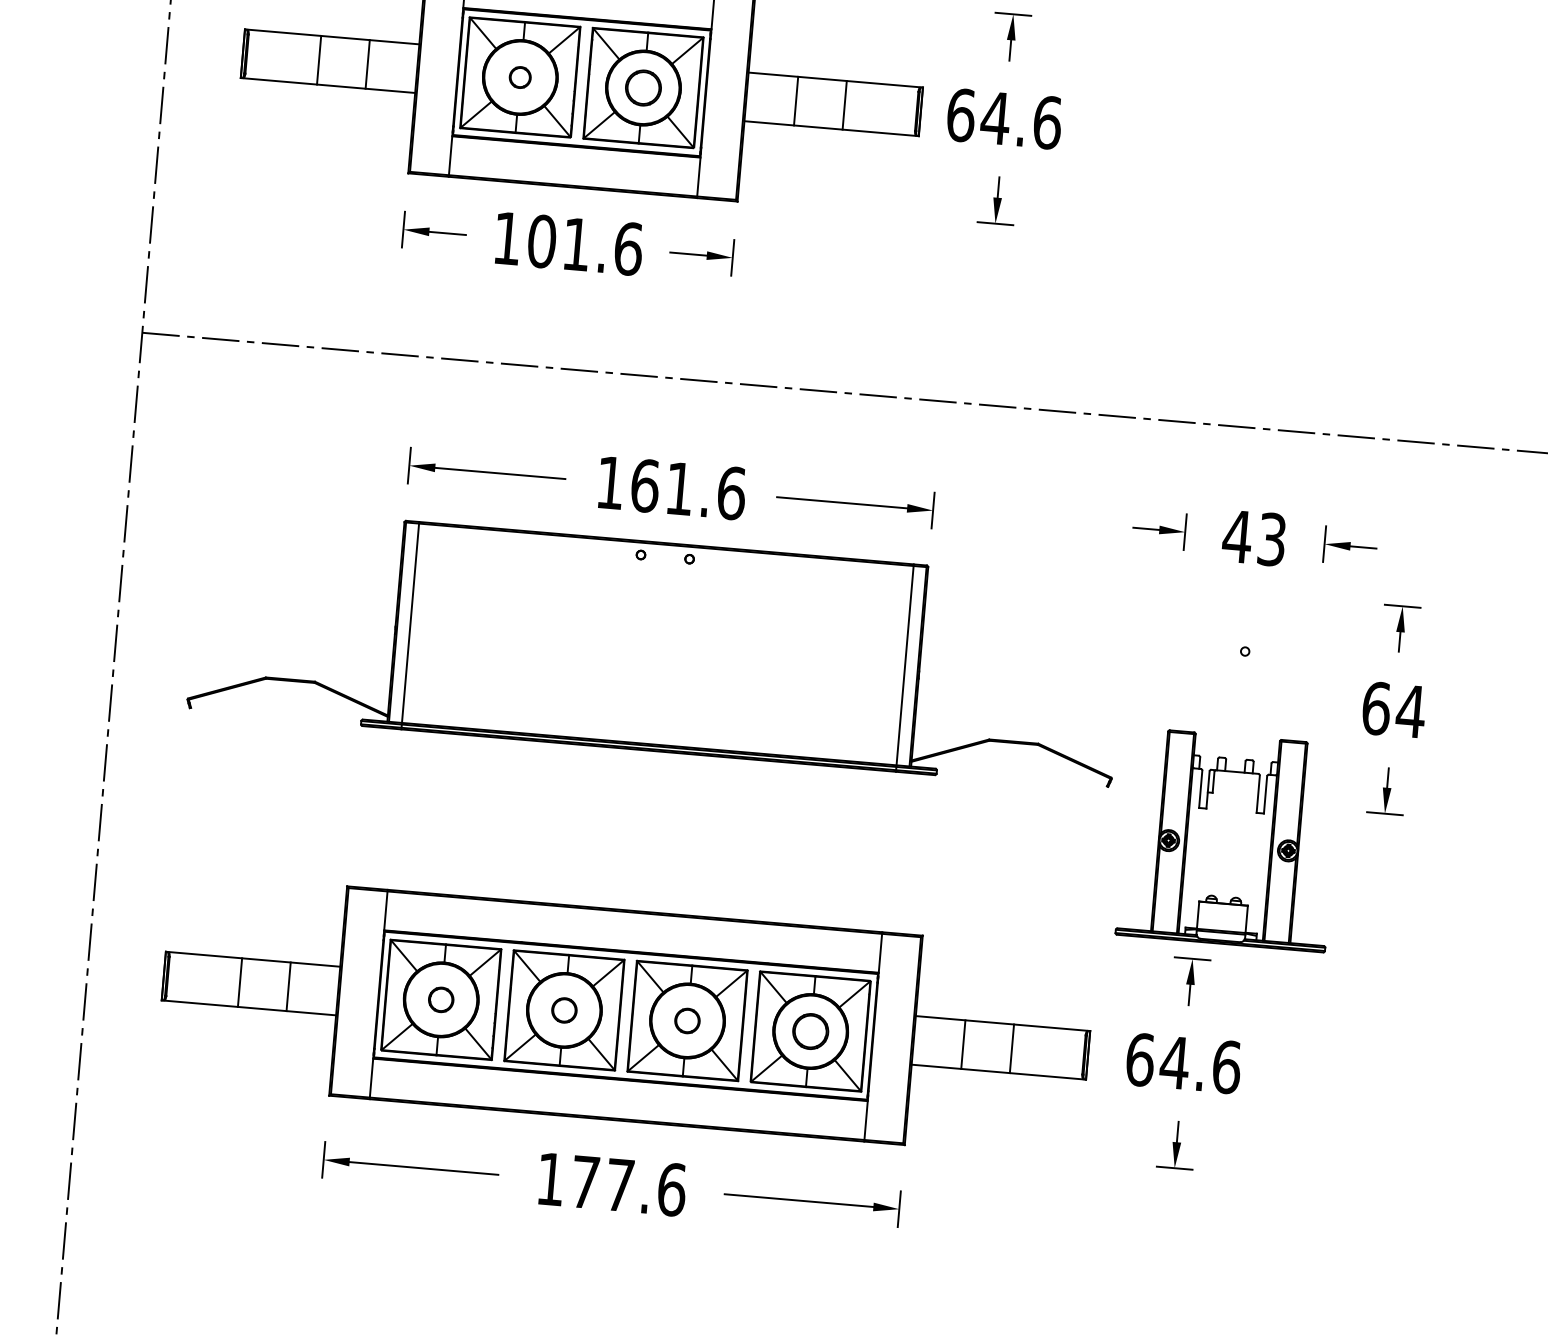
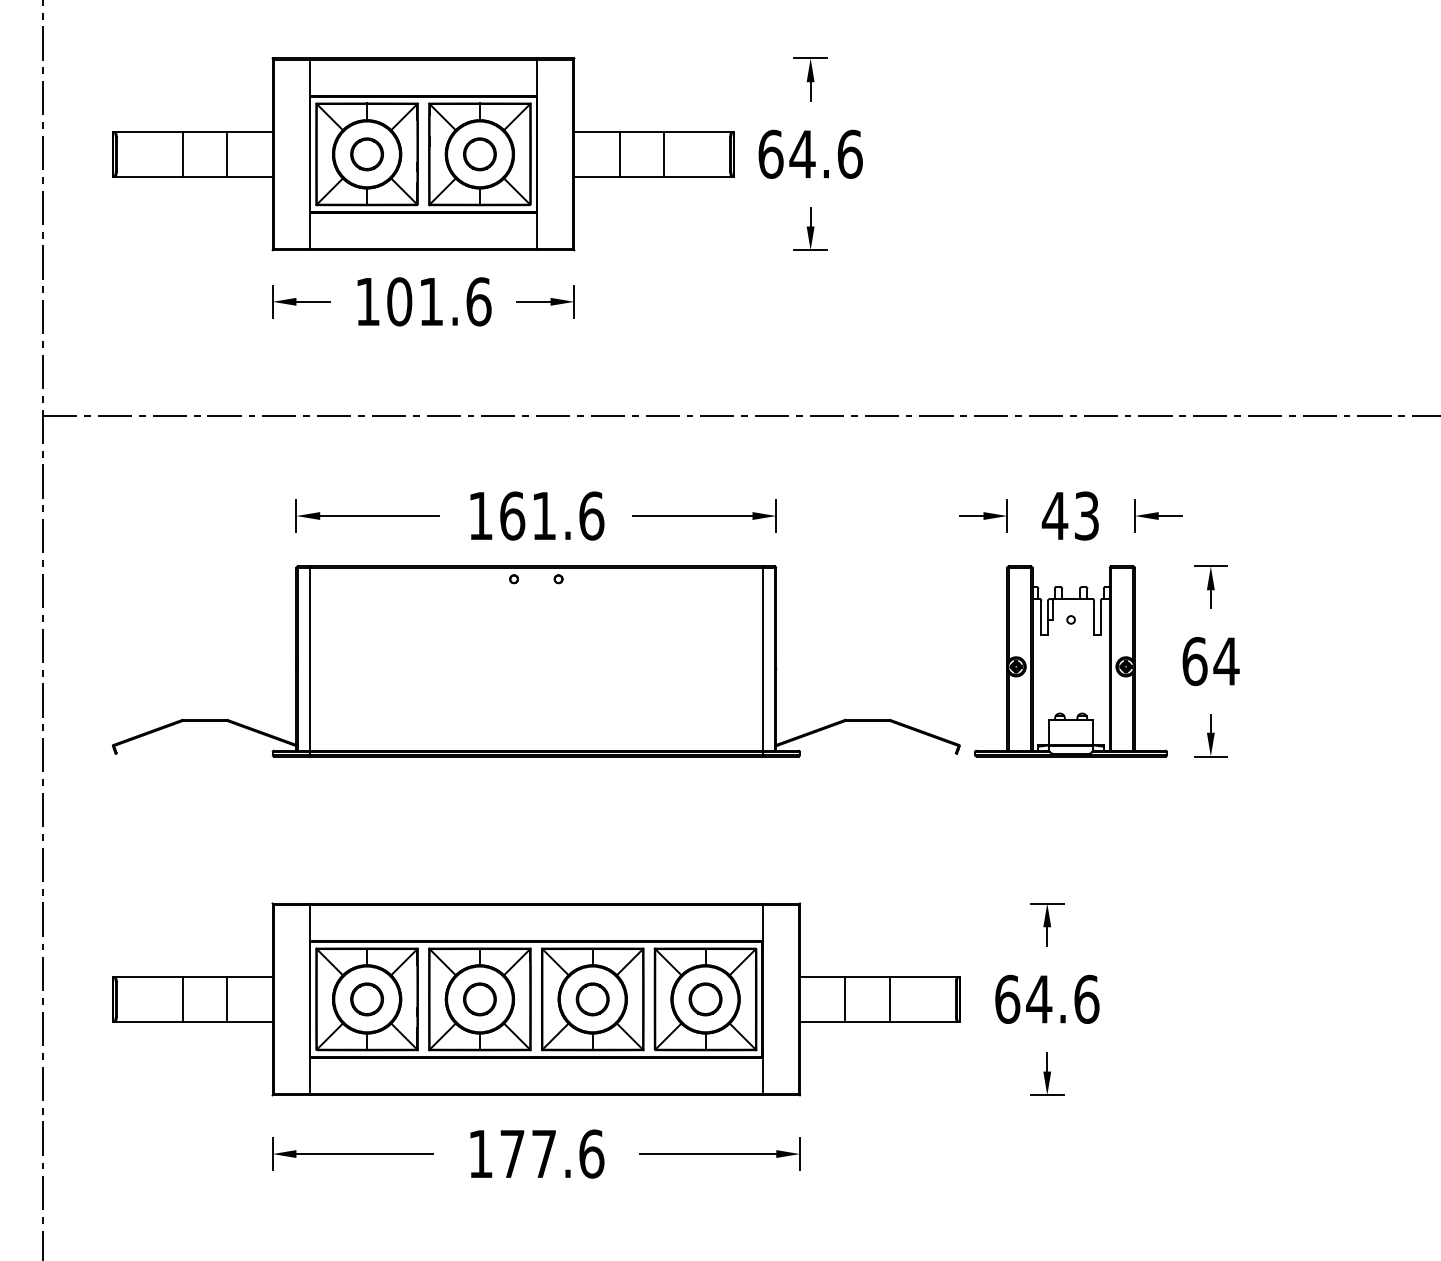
circle: (519, 77) -> (366, 154), size x1.67
part: (1228, 839) -> (1070, 661), moved
circle: (440, 999) -> (366, 999), size x1.43
circle: (563, 1010) -> (479, 999), size x1.43
circle: (687, 1021) -> (592, 999), size x1.43

